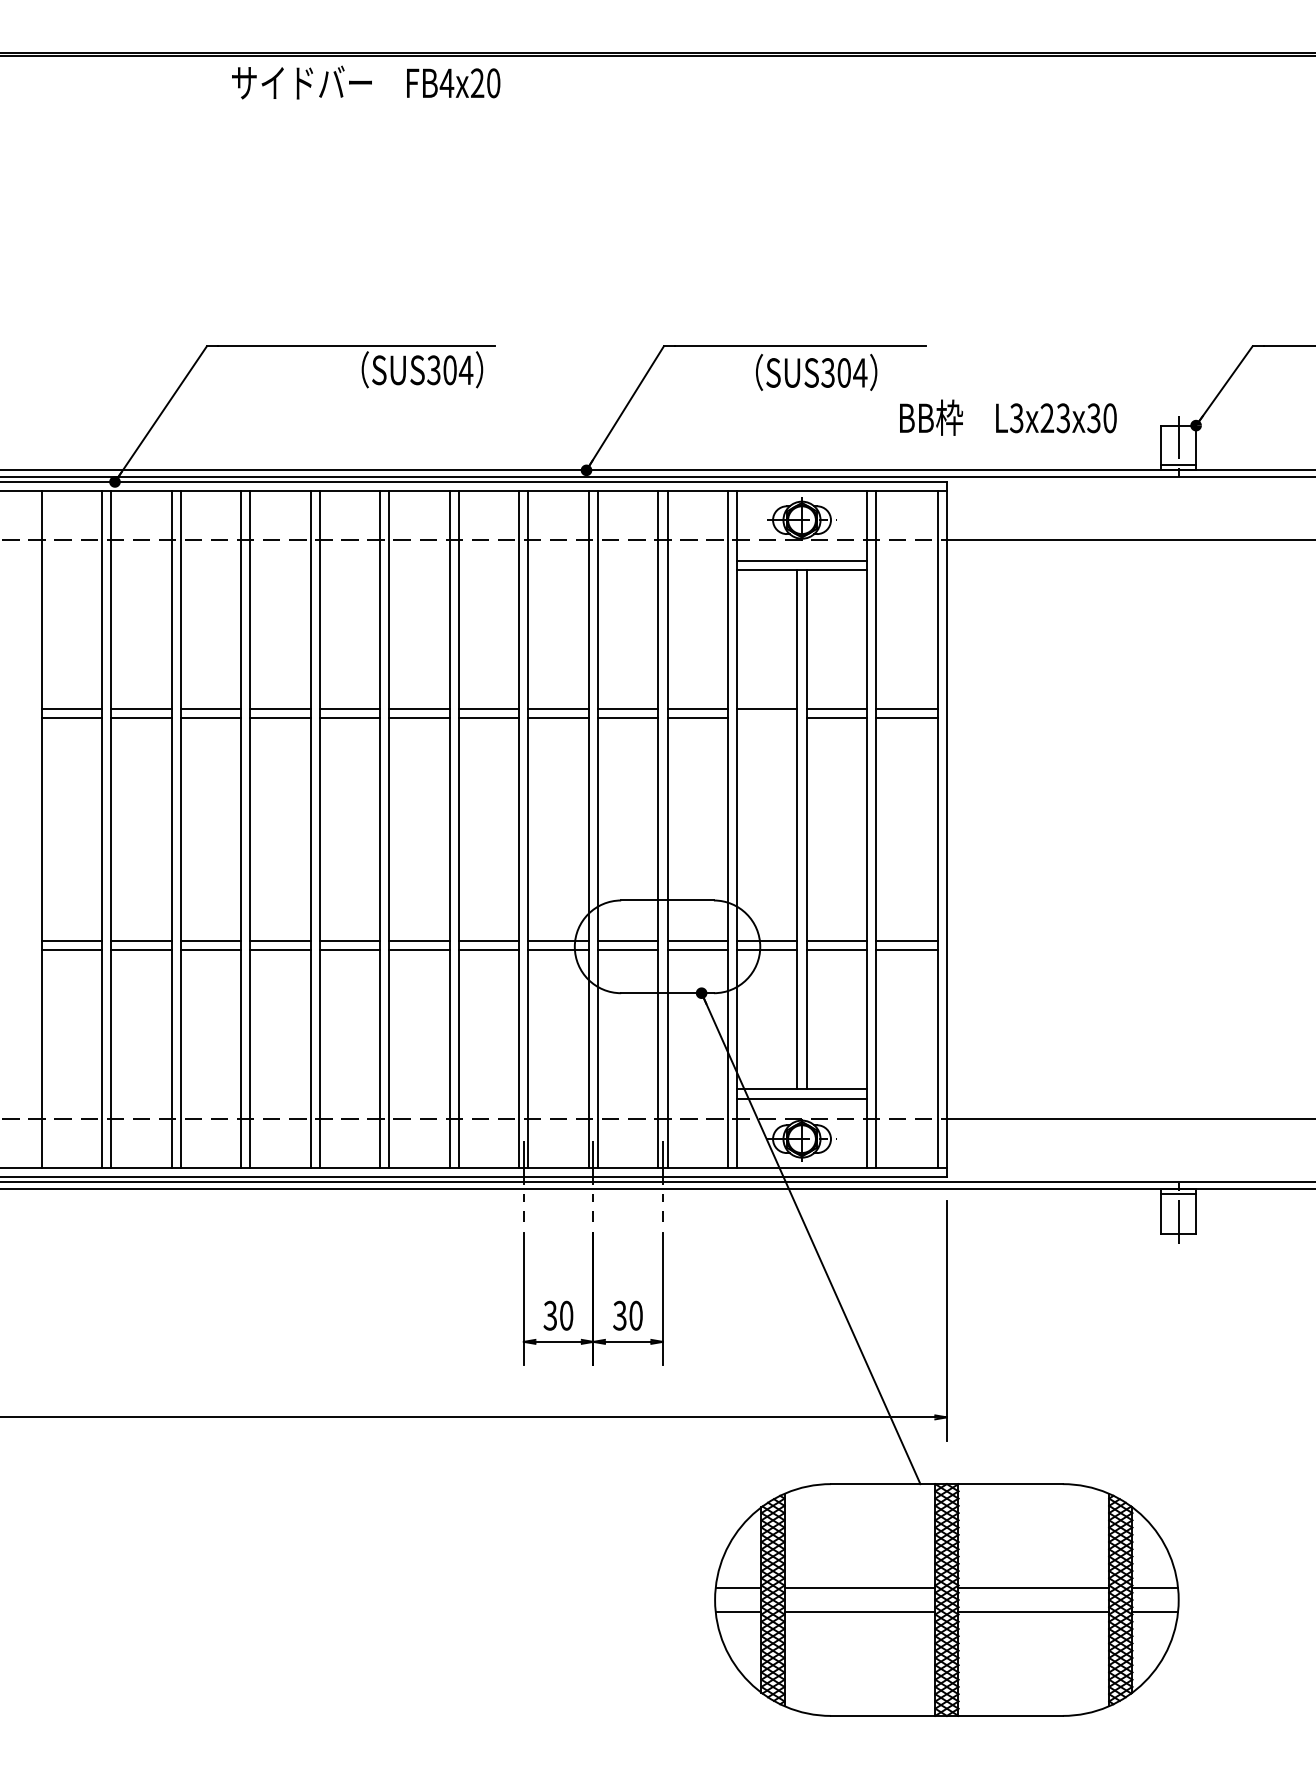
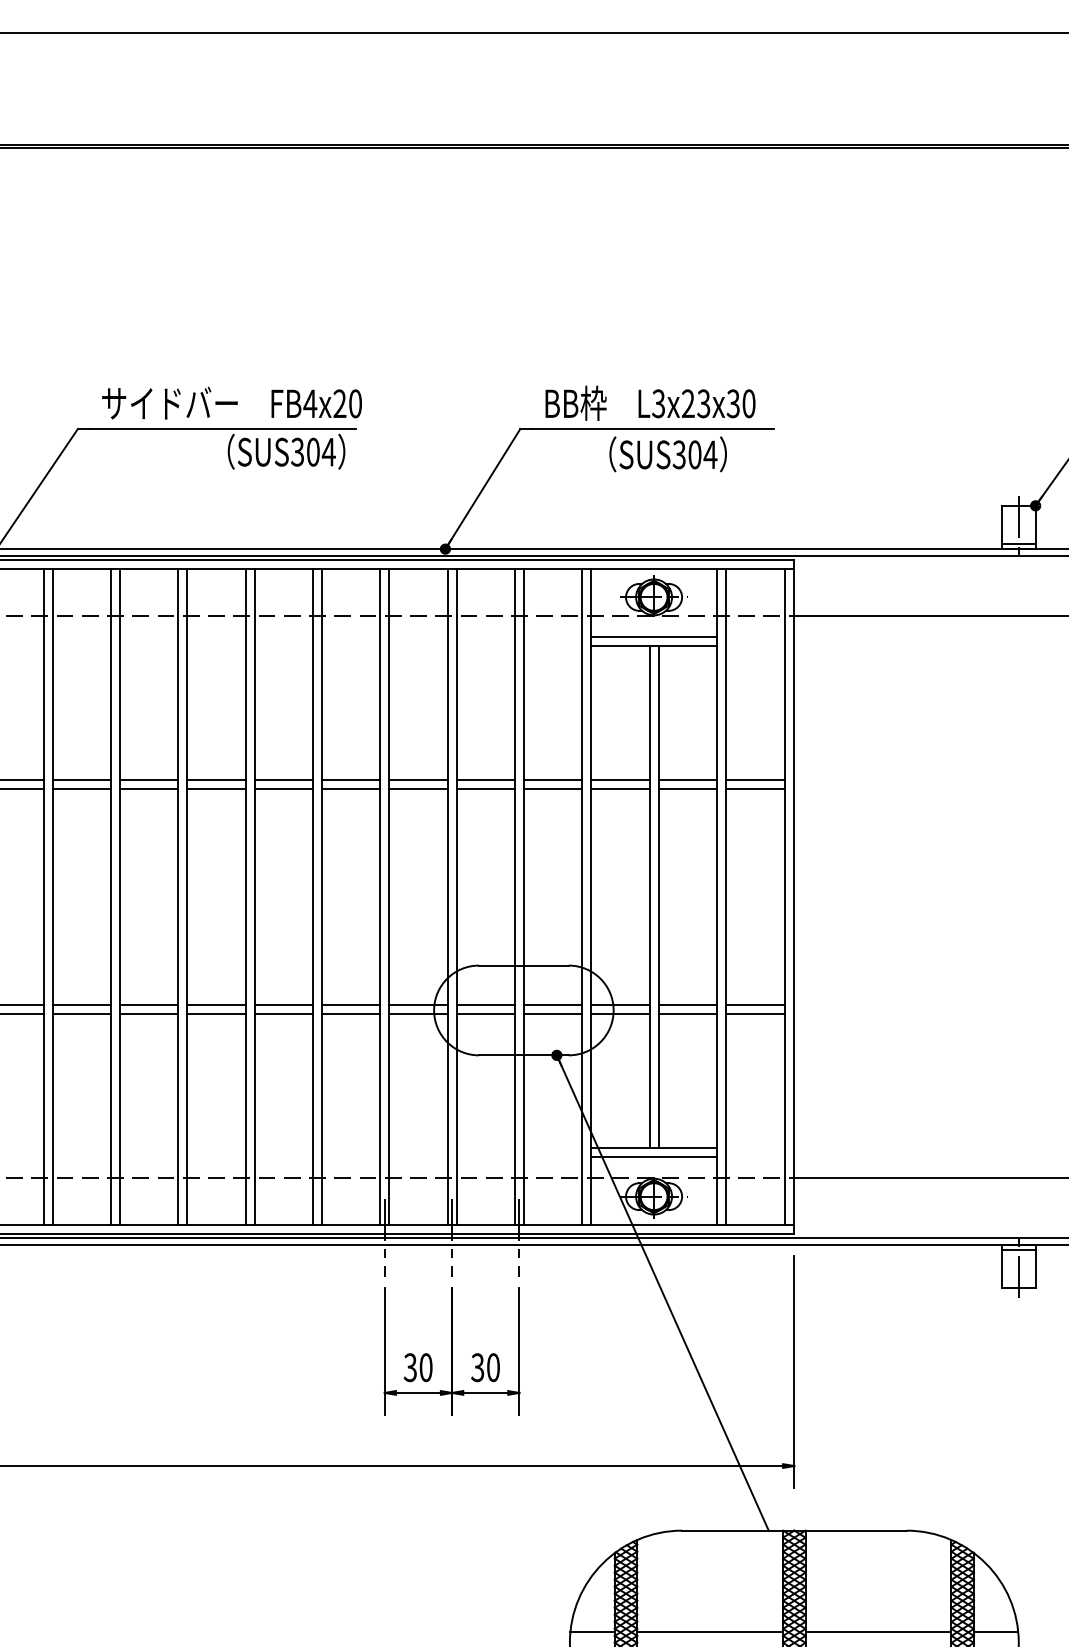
text: (366, 82) -> (232, 403), moved
text: (1008, 417) -> (650, 403), moved
line: (767, 718) -> (620, 789), added

